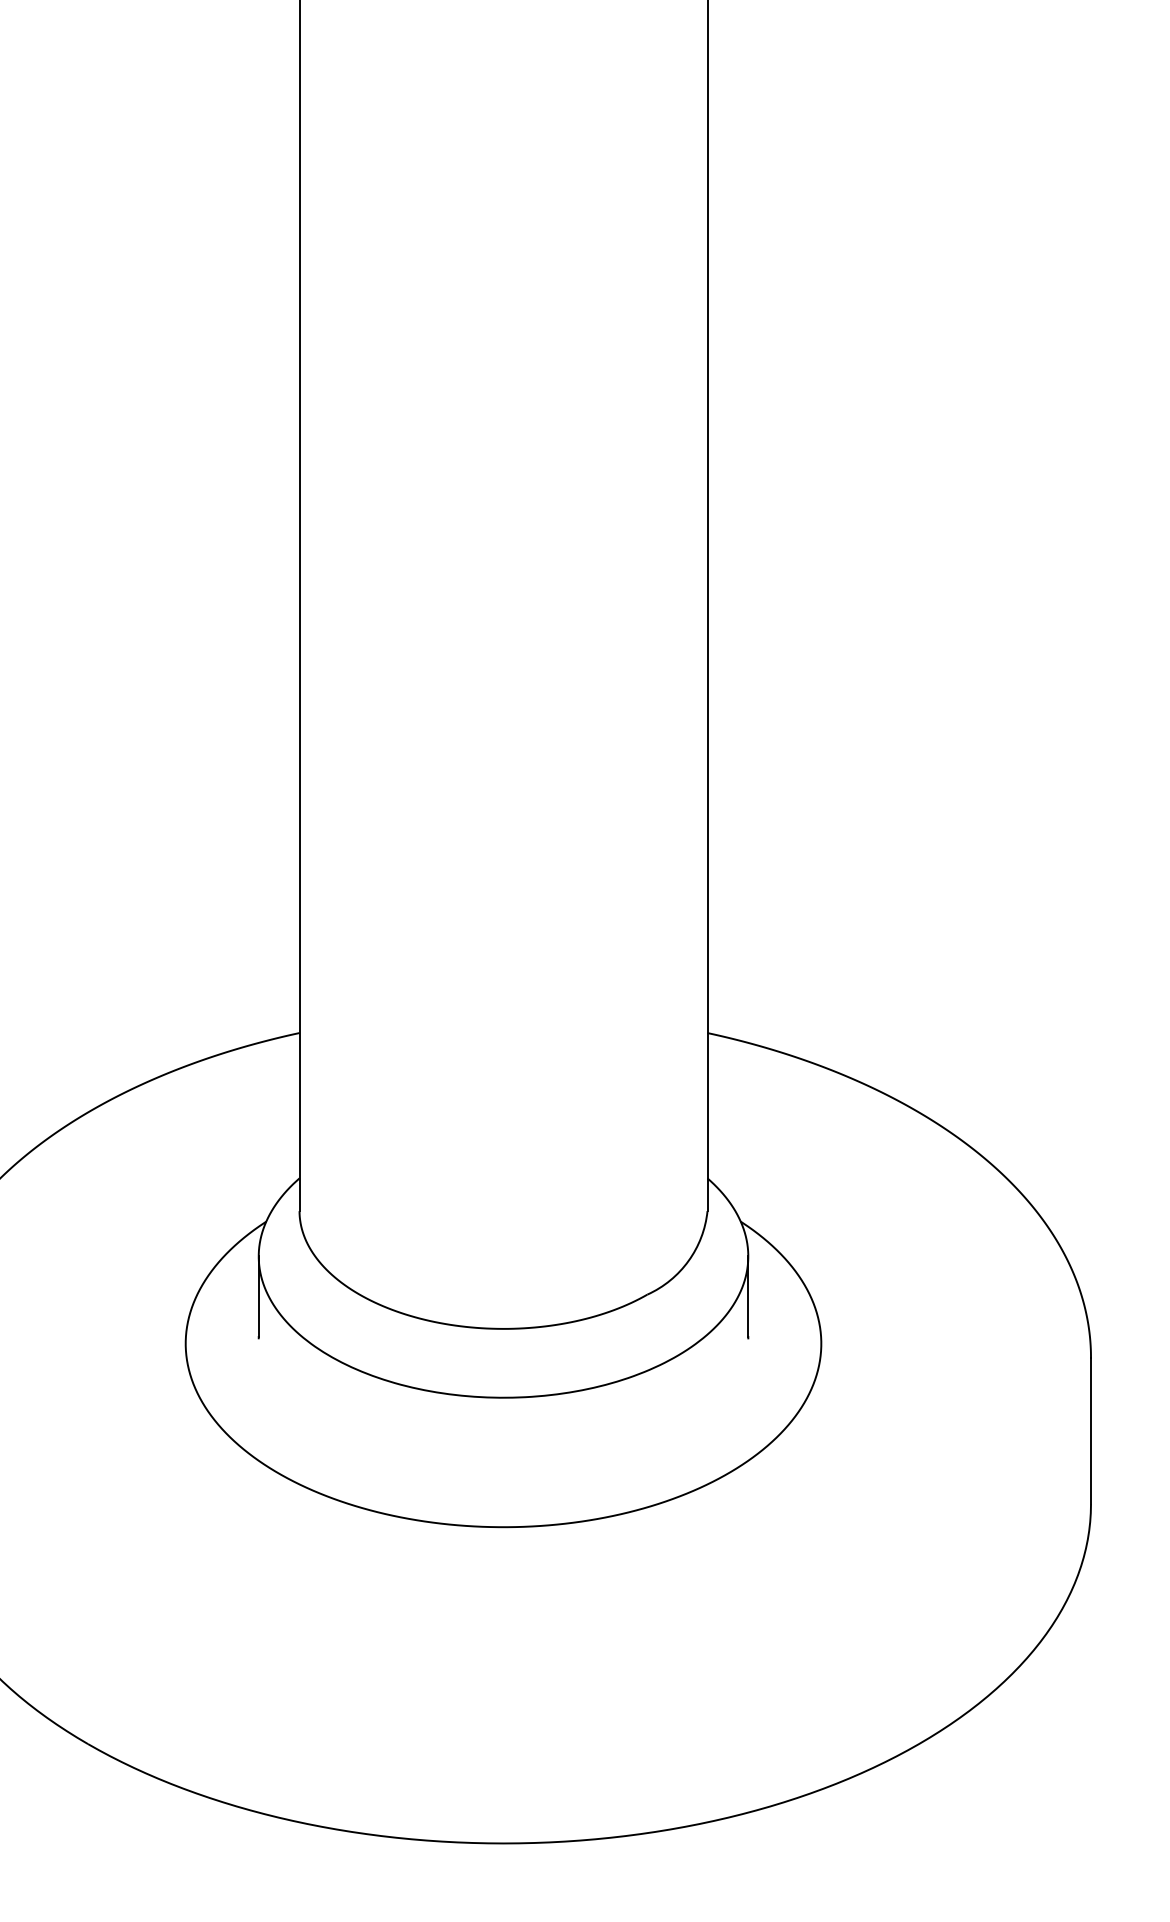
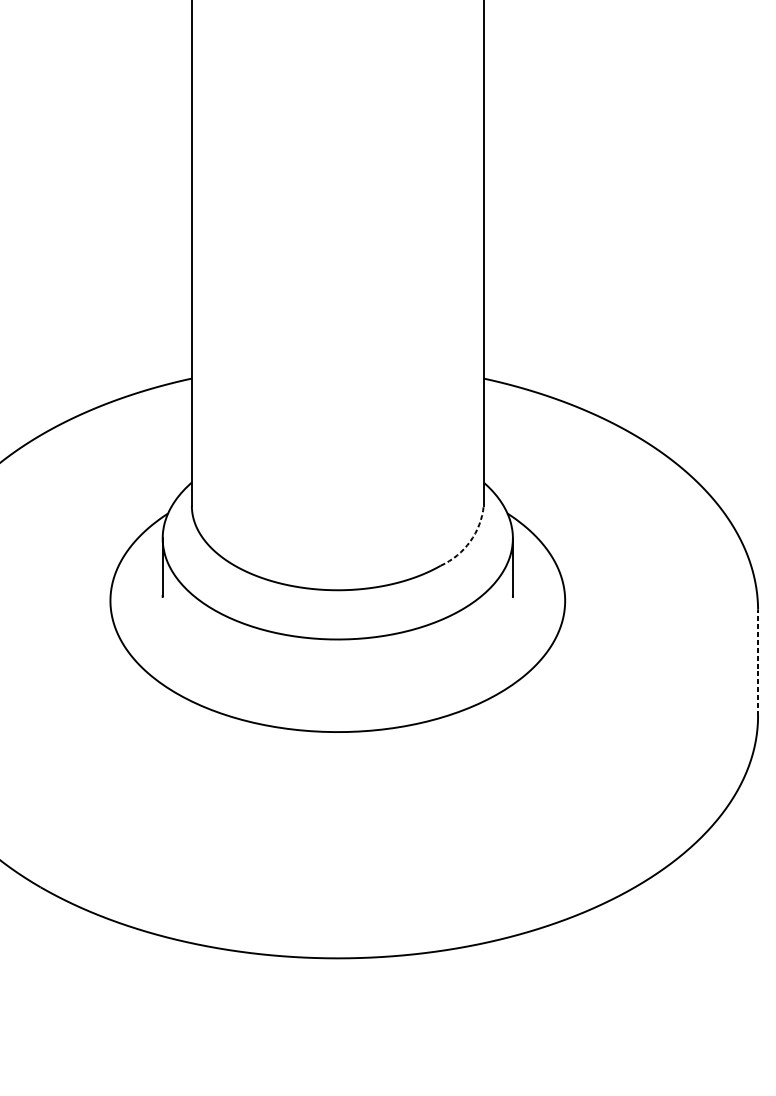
arc: (688, 1260) -> (470, 541), solid -> dashed
line: (1091, 1430) -> (758, 662), solid -> dashed

